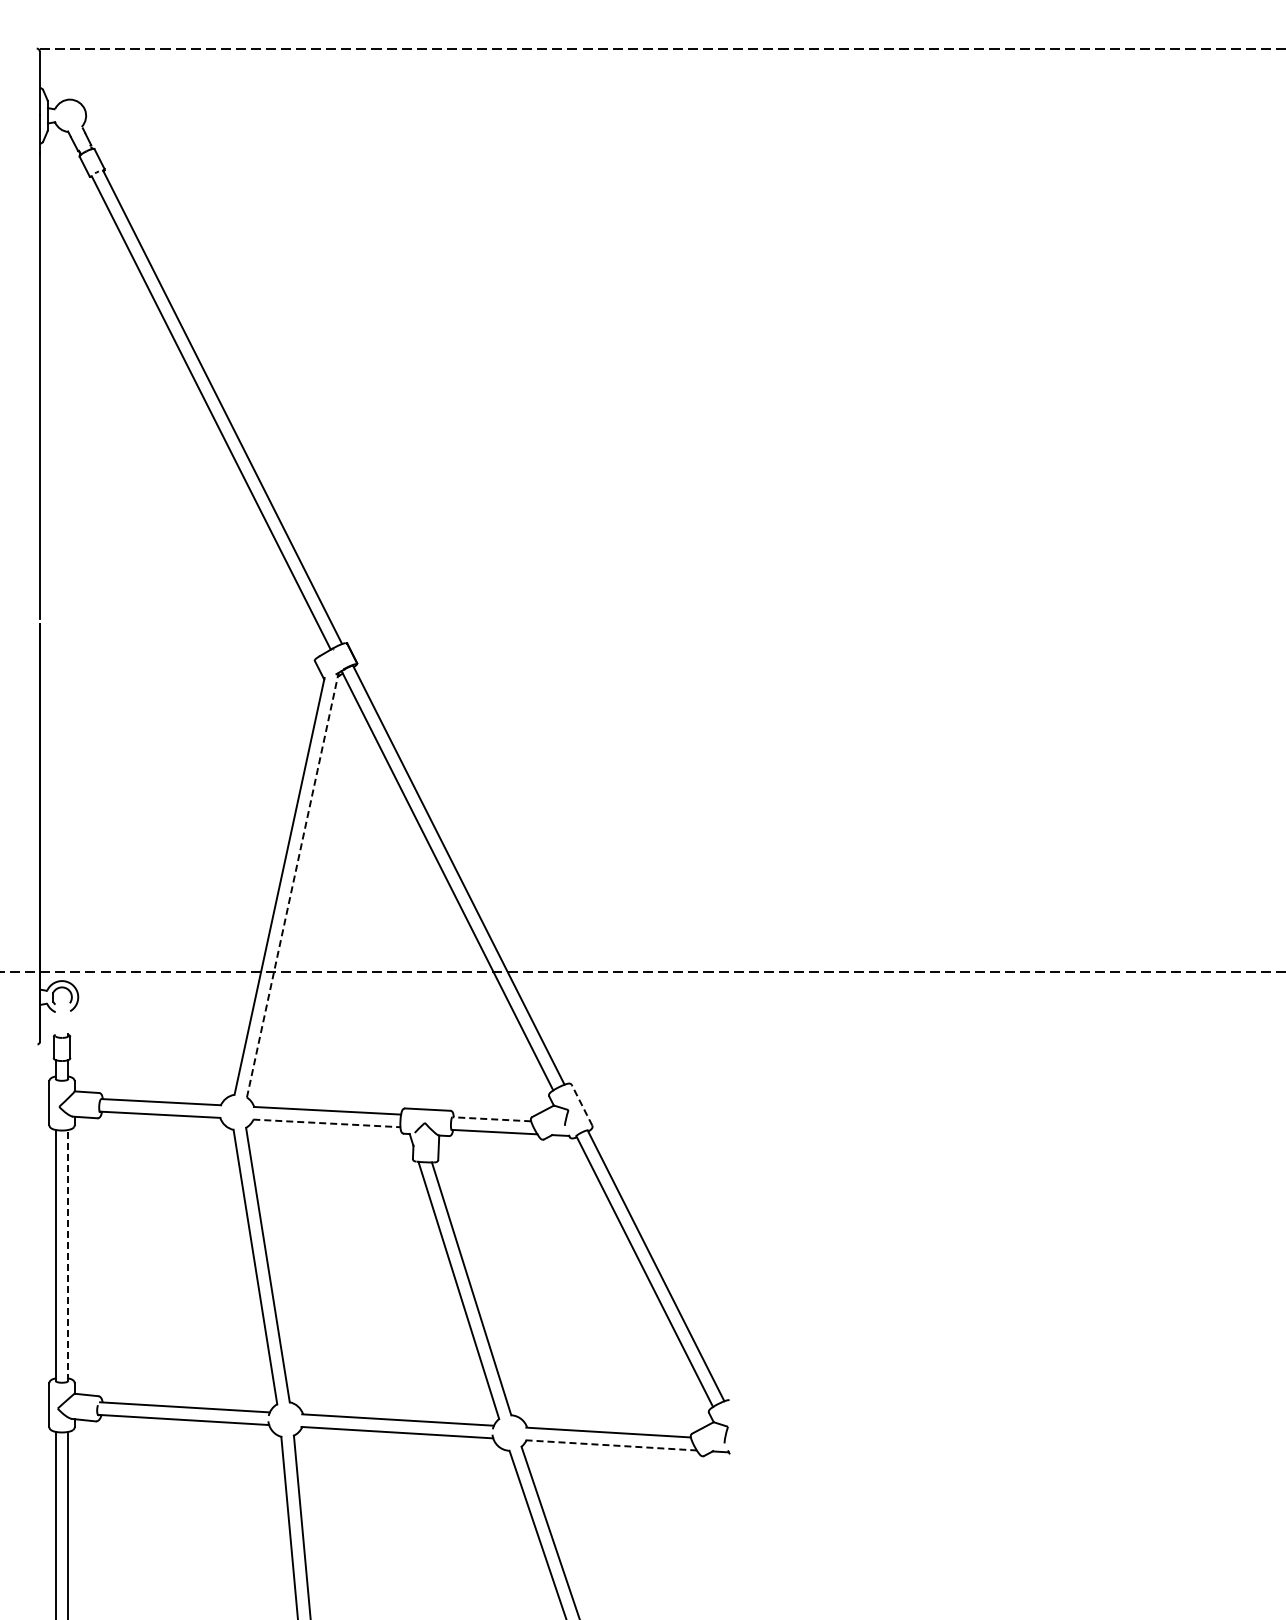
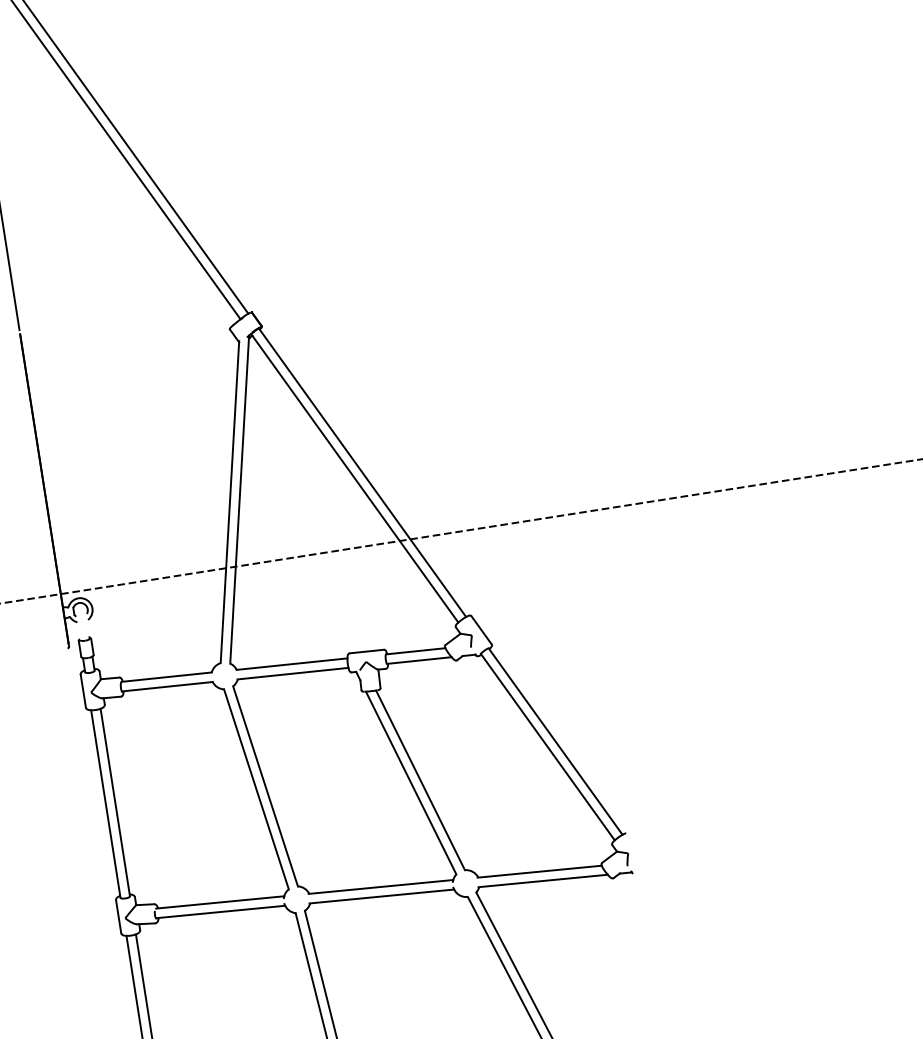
line: (292, 884) -> (239, 499), dashed -> solid
line: (582, 1105) -> (481, 630), dashed -> solid
line: (491, 1119) -> (415, 651), dashed -> solid
line: (326, 1123) -> (292, 673), dashed -> solid
line: (68, 1254) -> (115, 801), dashed -> solid
line: (611, 1445) -> (543, 881), dashed -> solid

